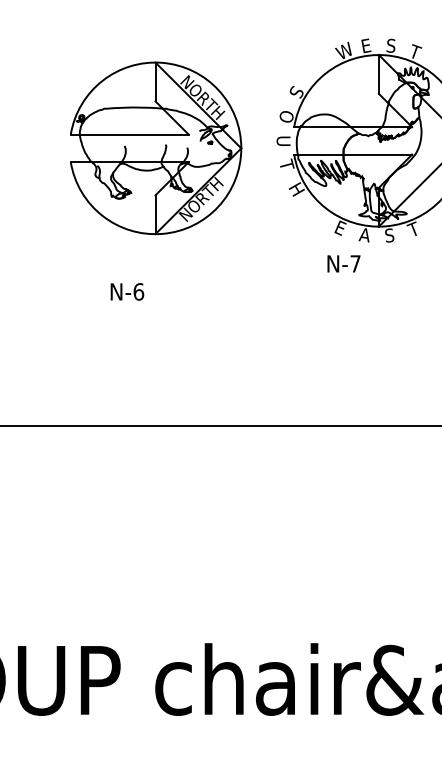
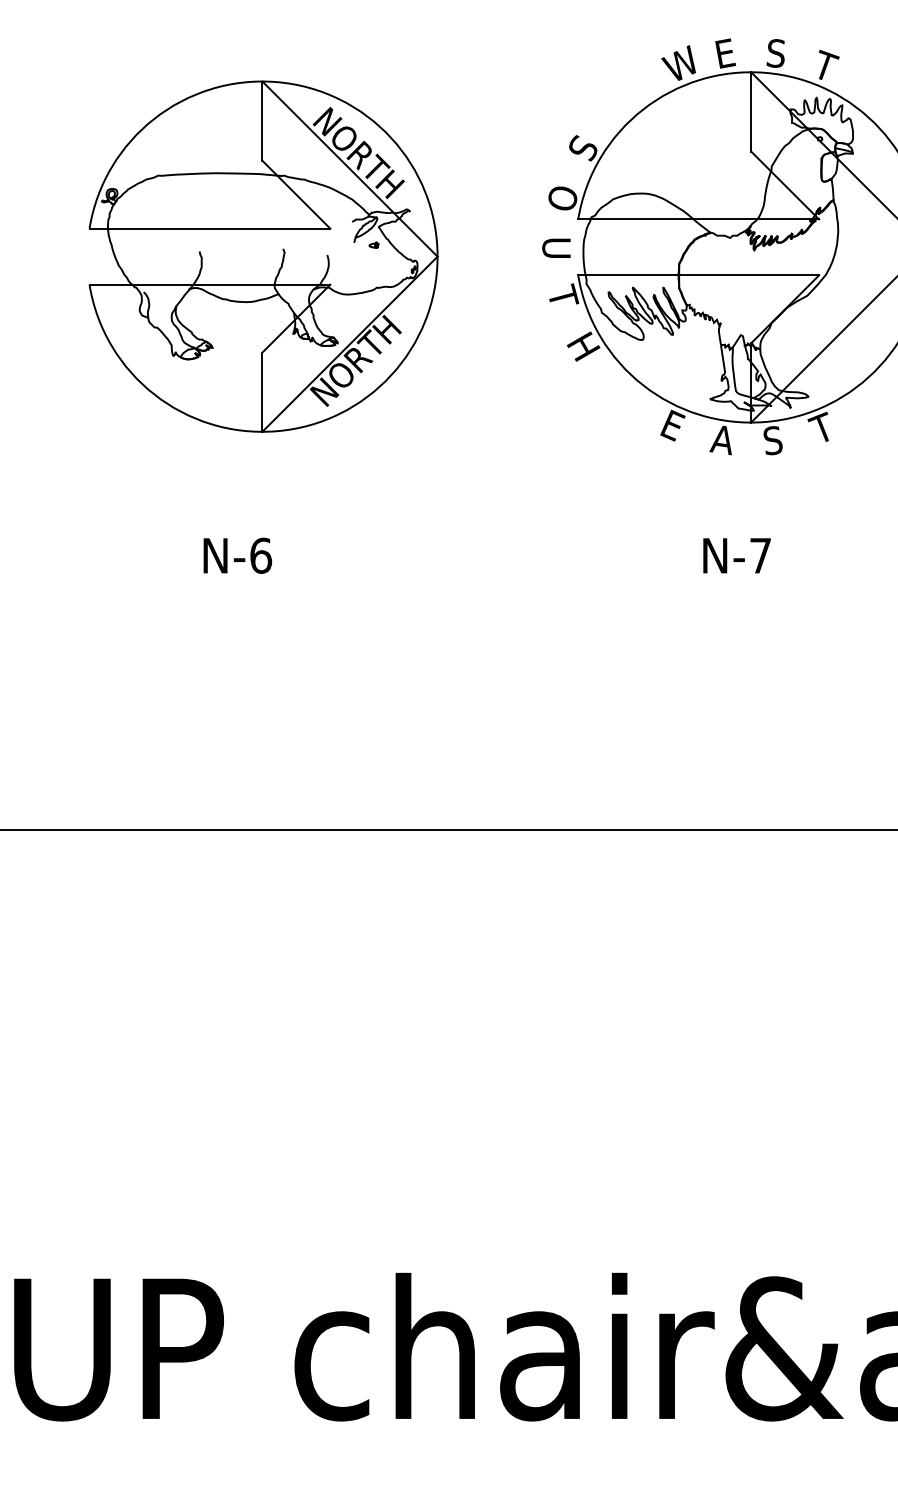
part: (156, 148) -> (264, 256), moved
text: (343, 263) -> (736, 554), moved

